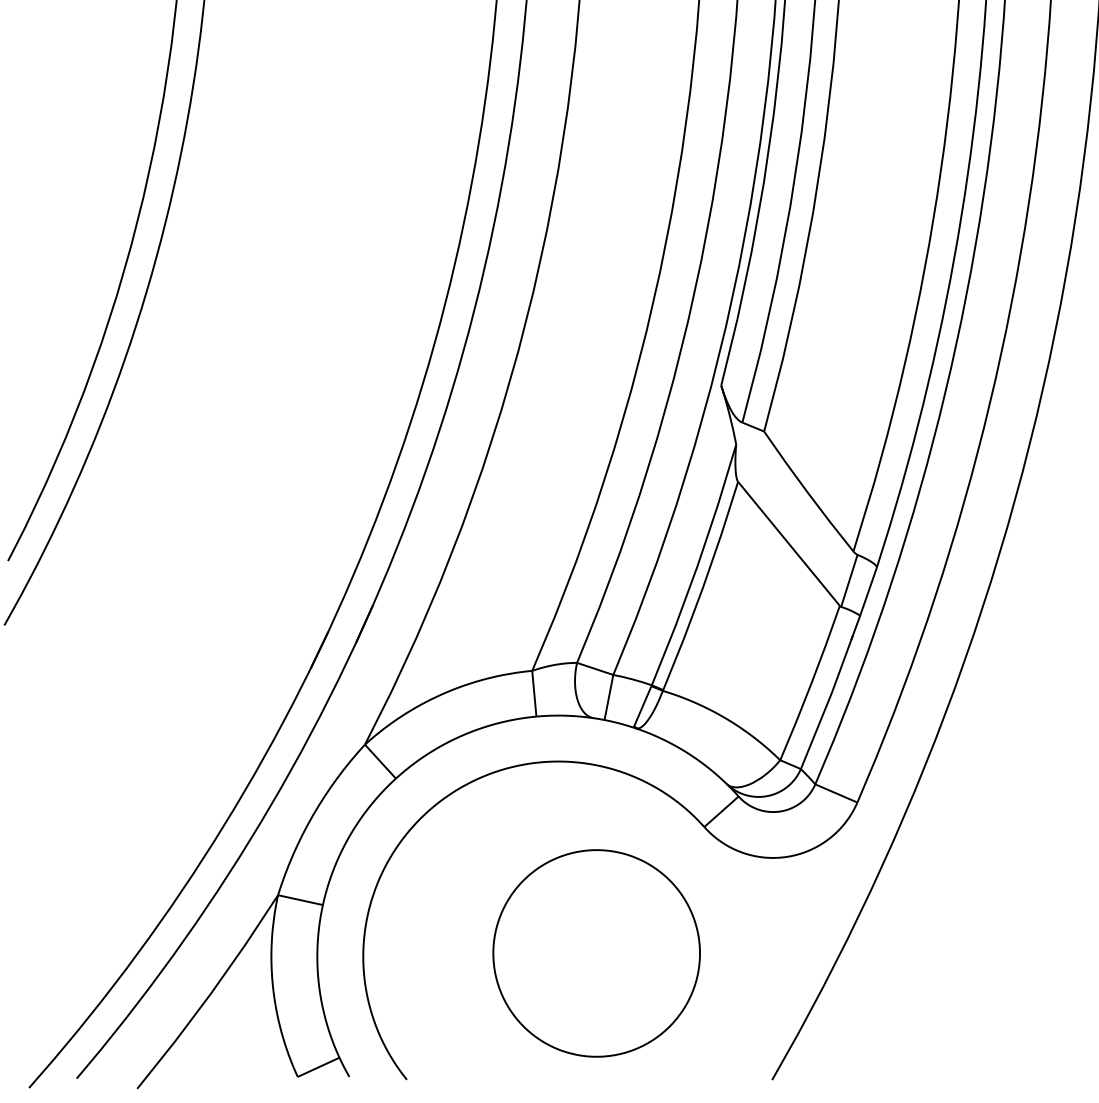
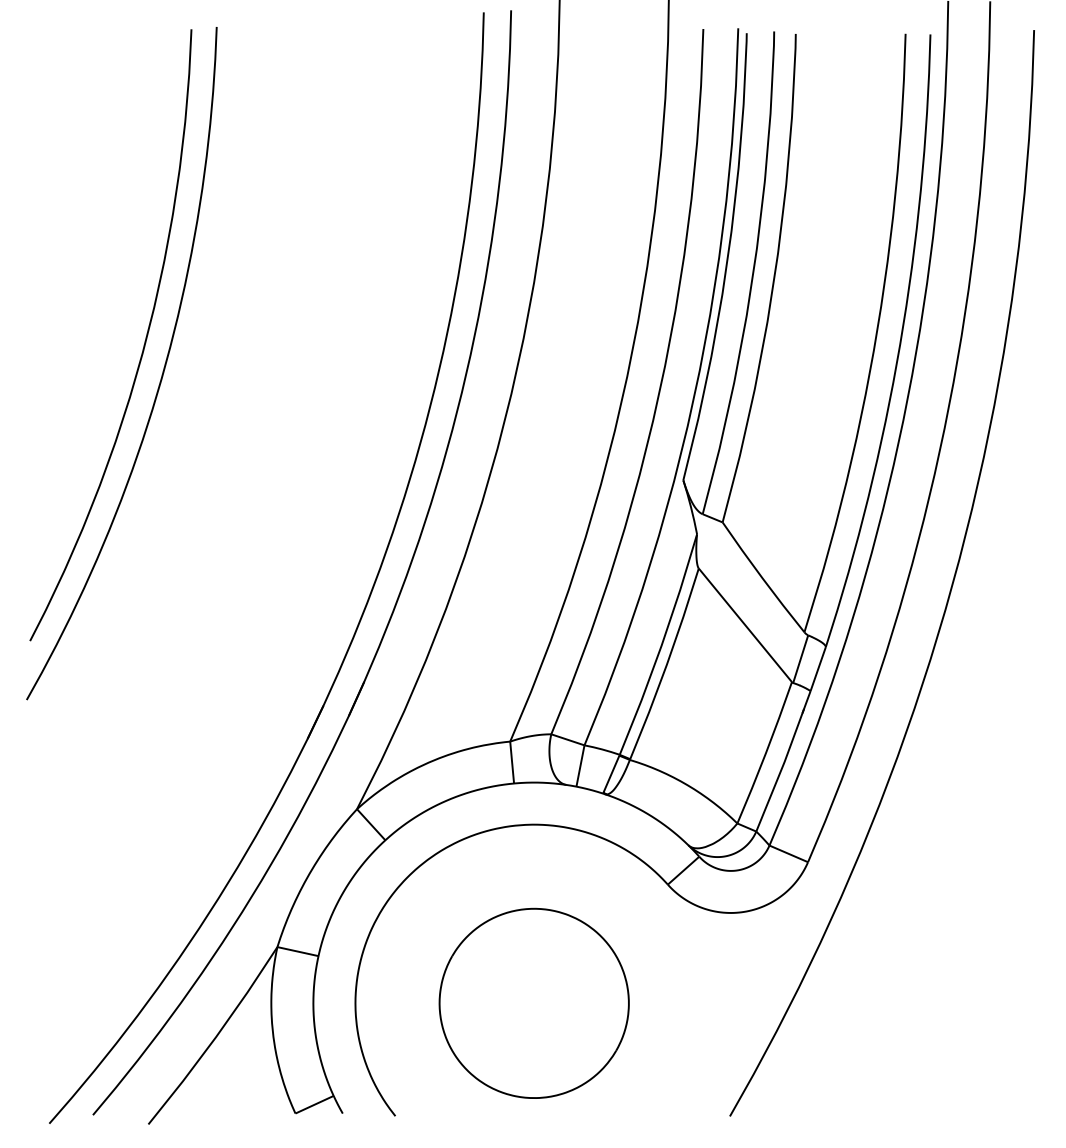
part: (595, 952) -> (533, 1002), moved

